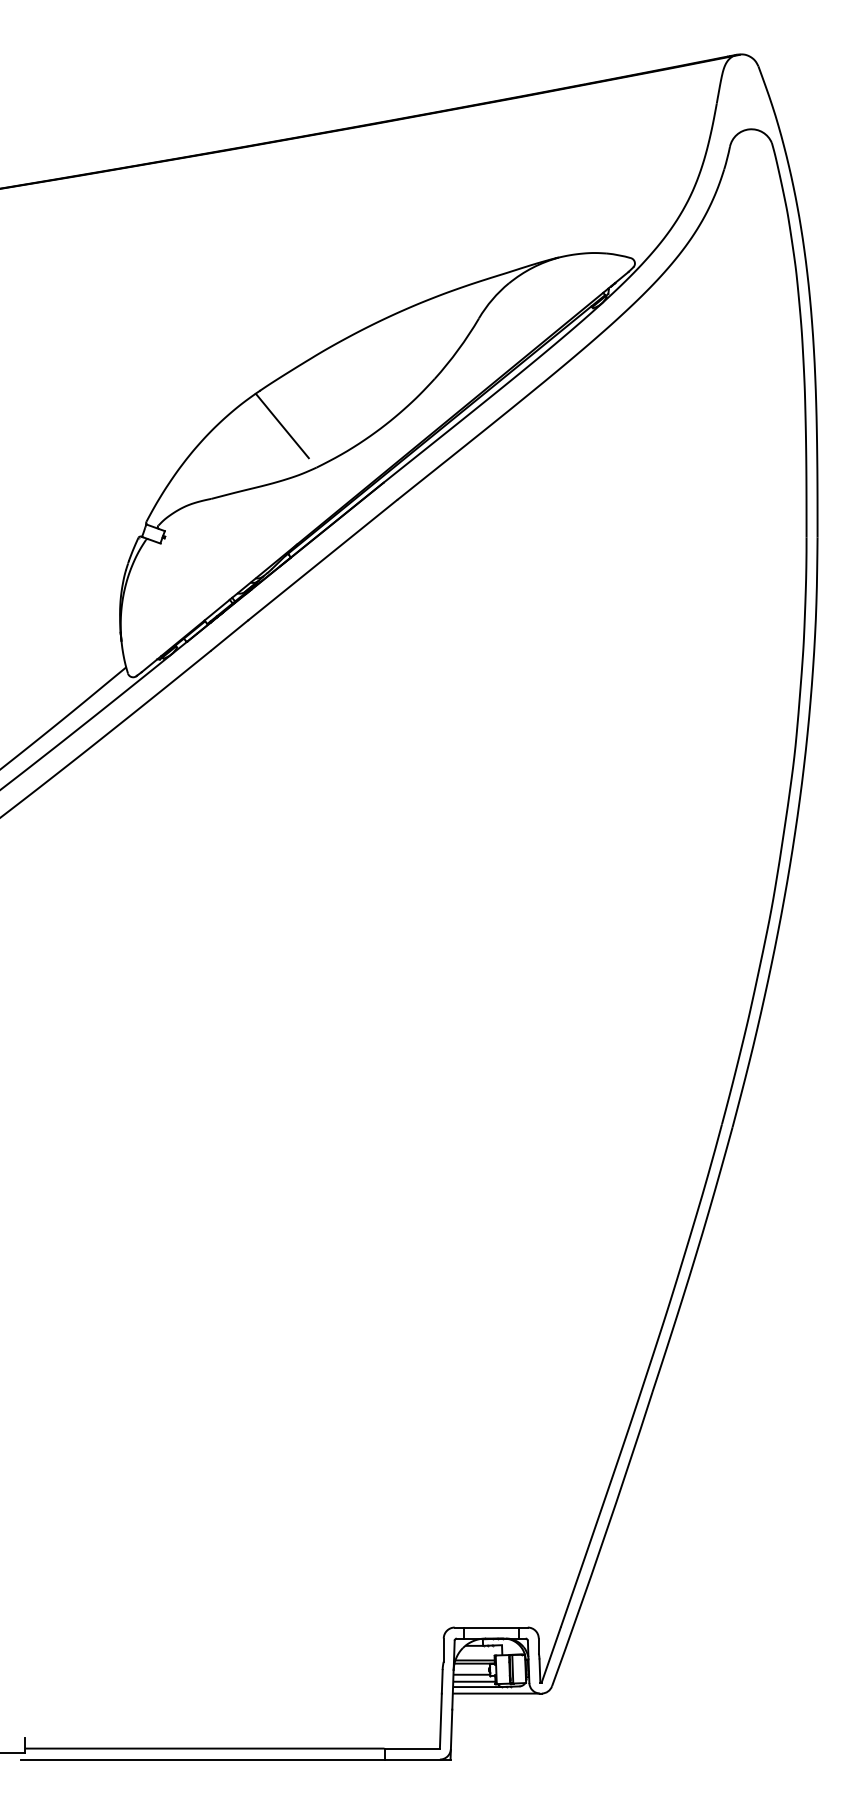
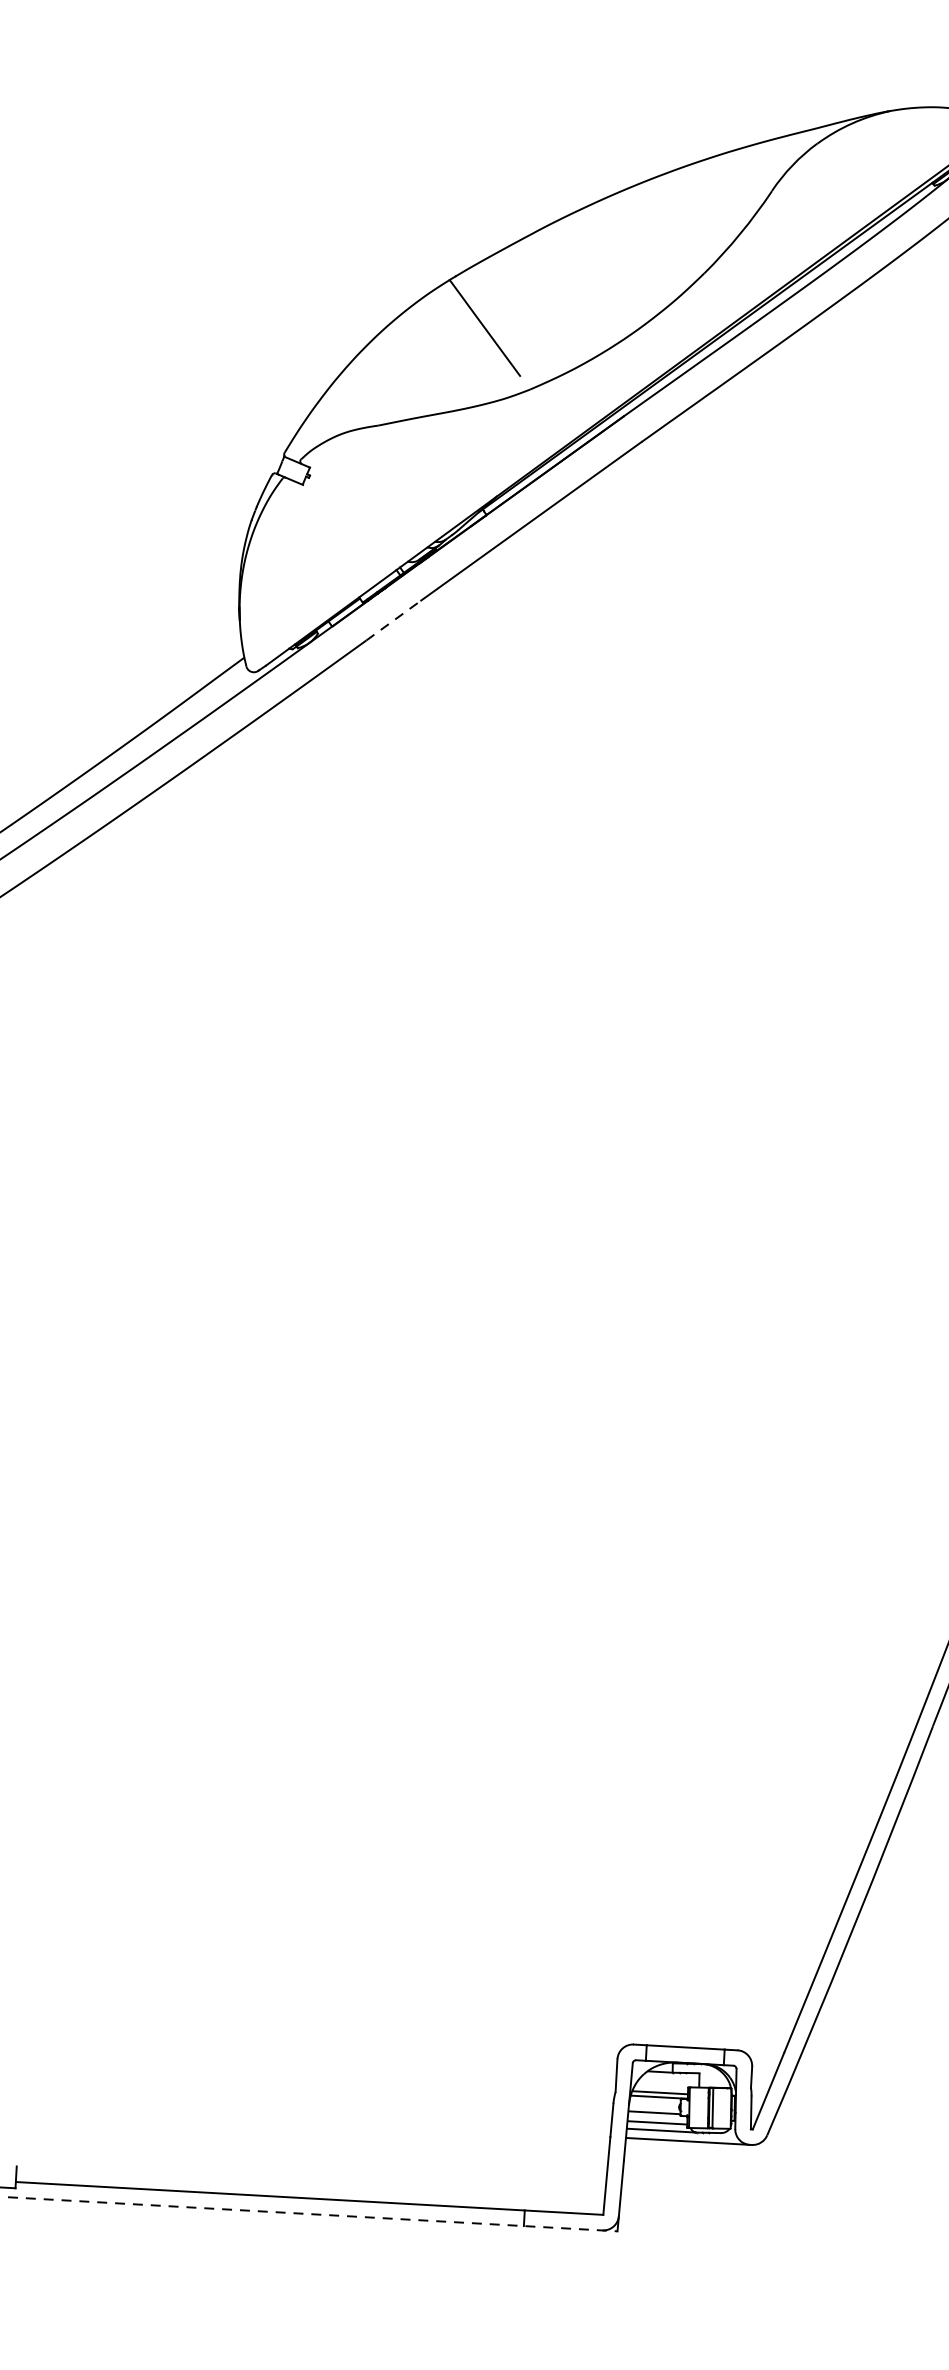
line: (229, 635) -> (393, 620), solid -> dashed
line: (236, 1759) -> (314, 2214), solid -> dashed

